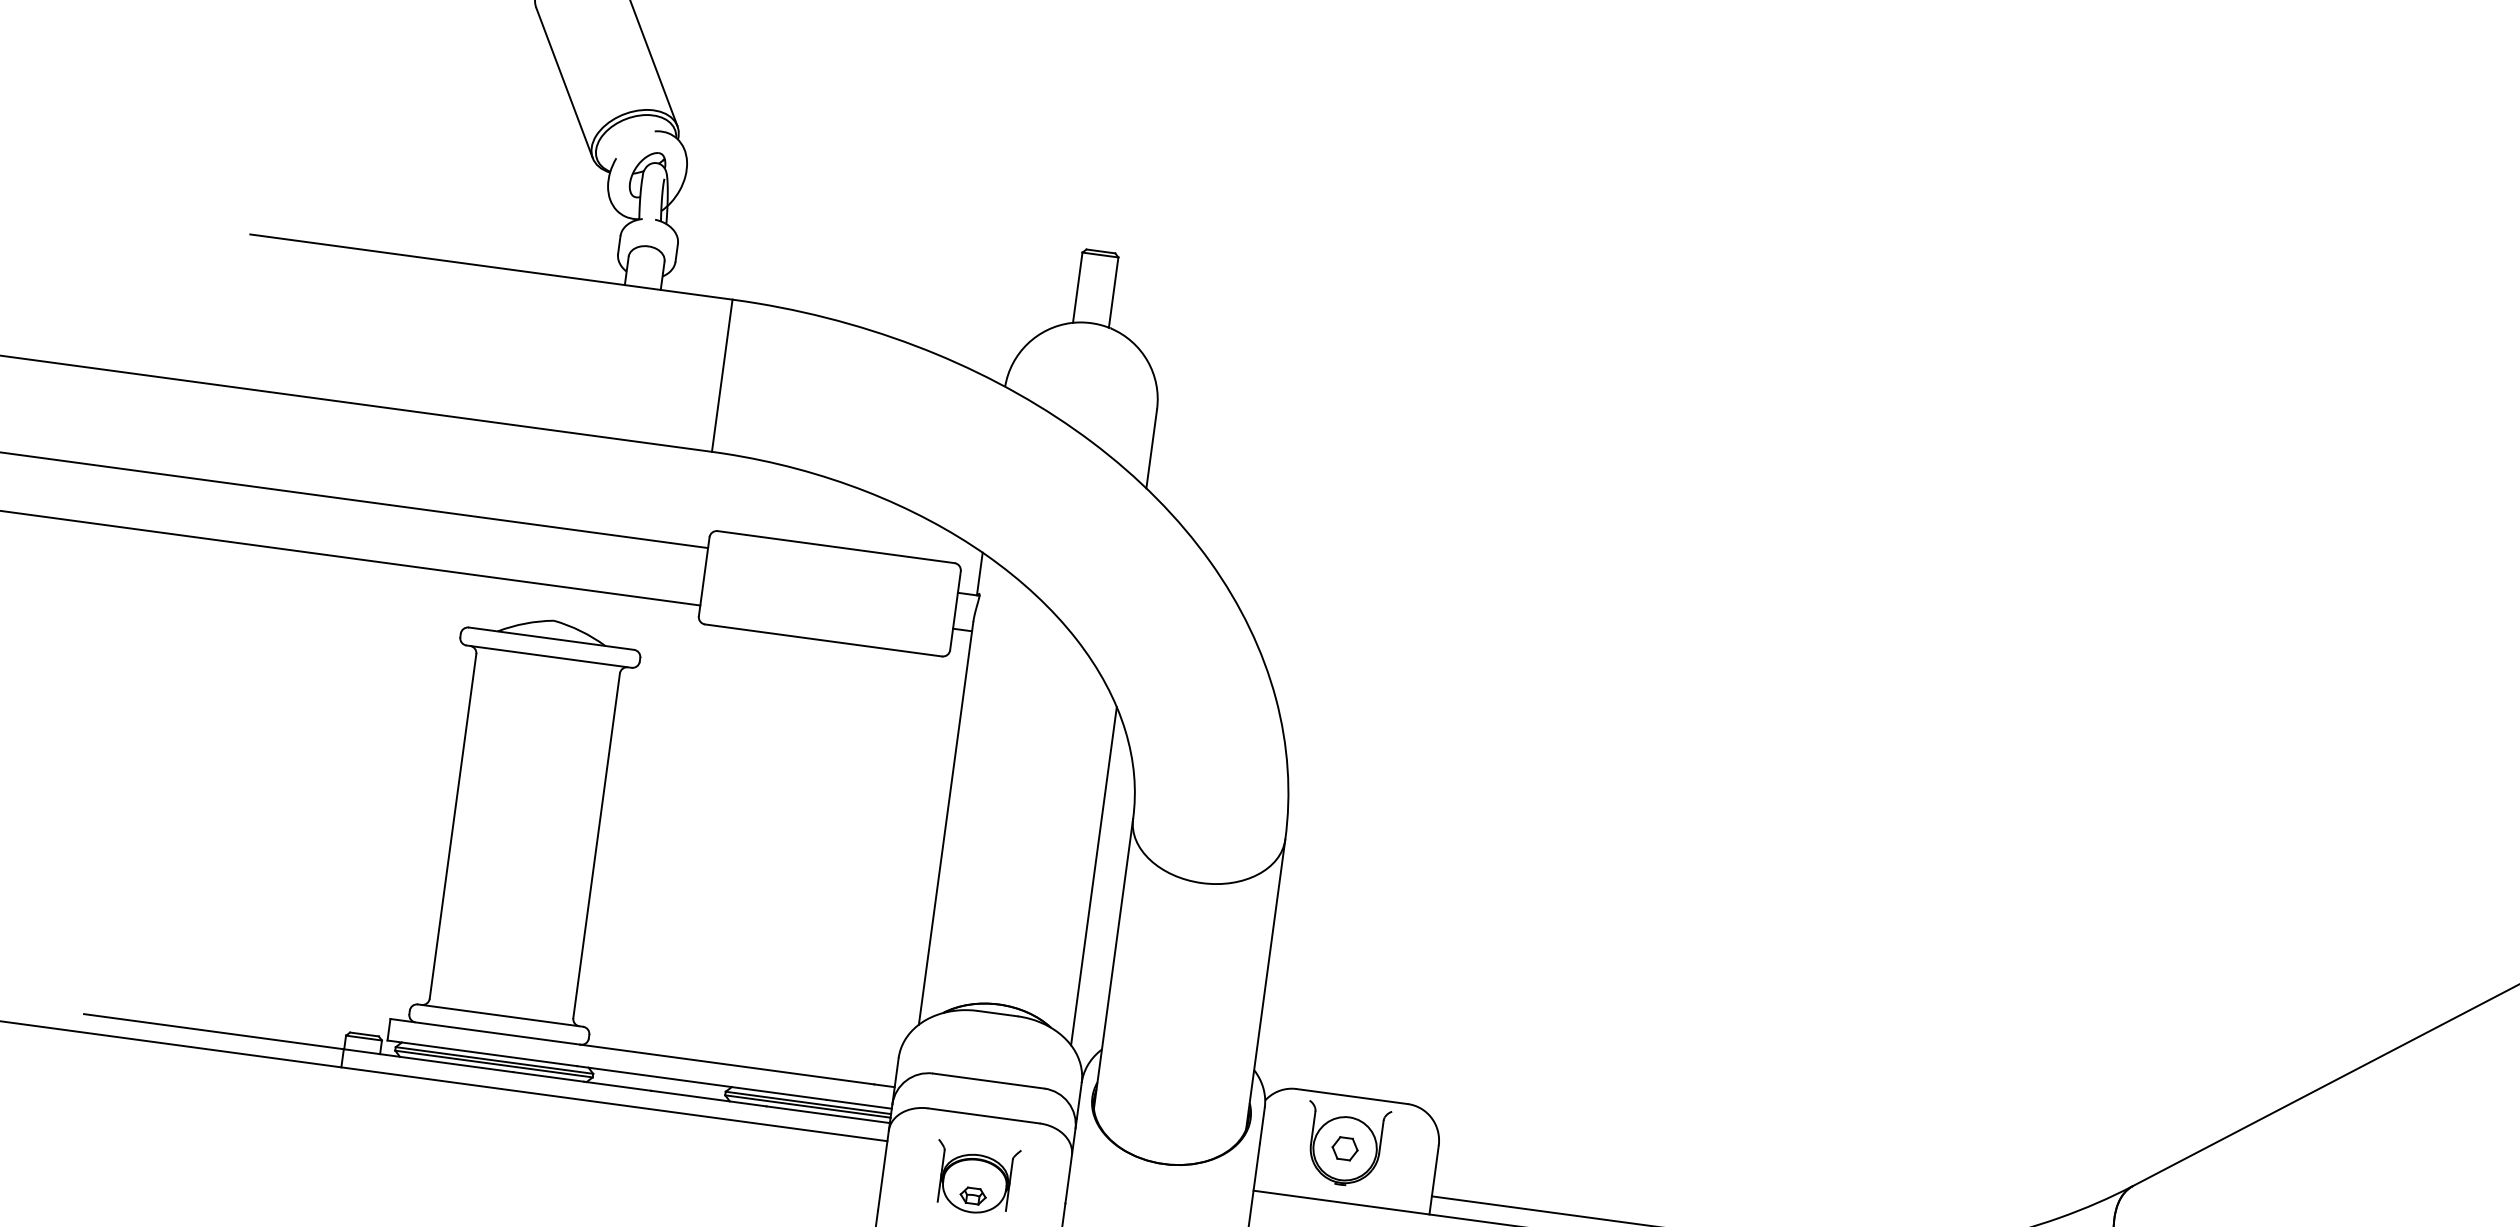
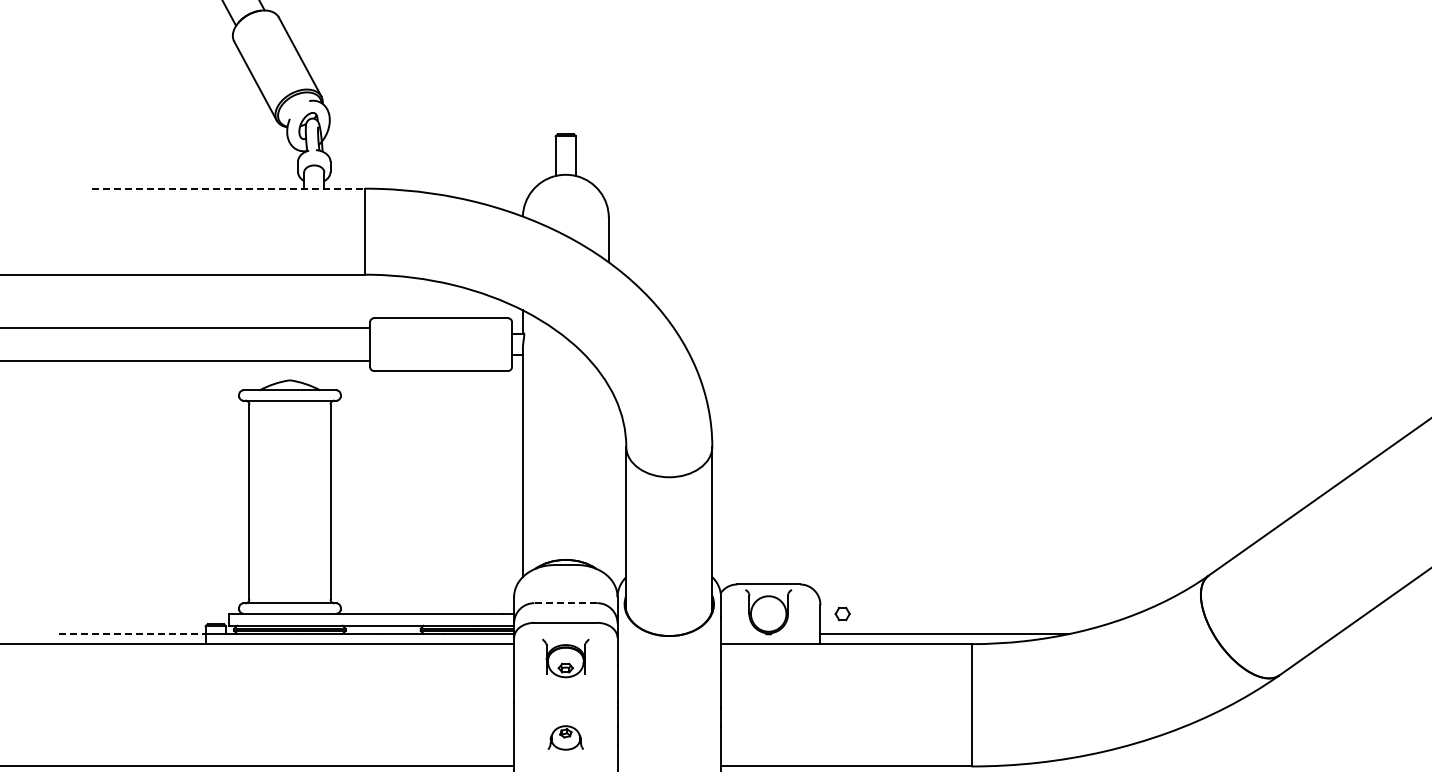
line: (492, 266) -> (229, 188), solid -> dashed
line: (1093, 876) -> (608, 481), removed
line: (214, 1031) -> (132, 633), solid -> dashed
line: (988, 1081) -> (565, 603), solid -> dashed
part: (1344, 1147) -> (842, 613), moved

